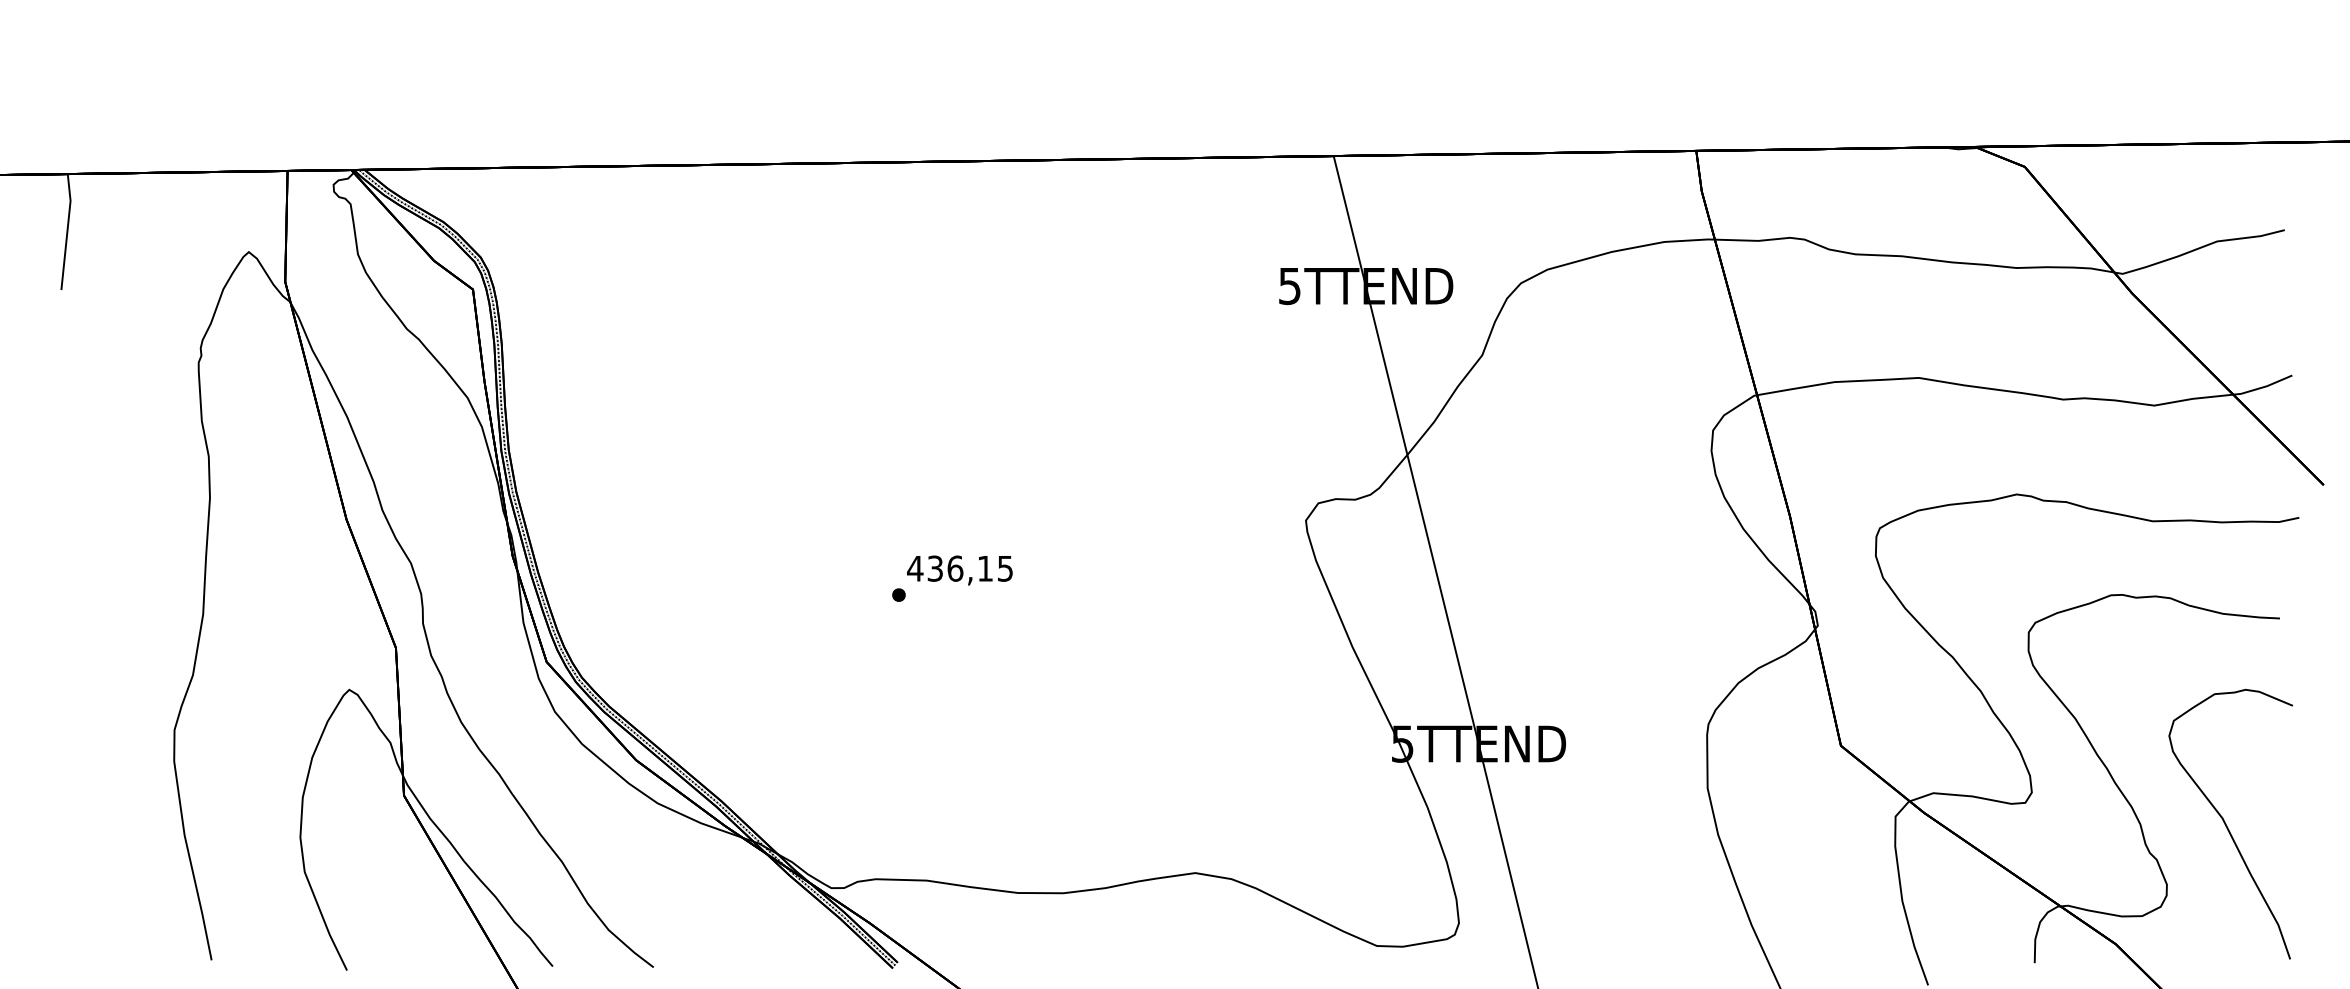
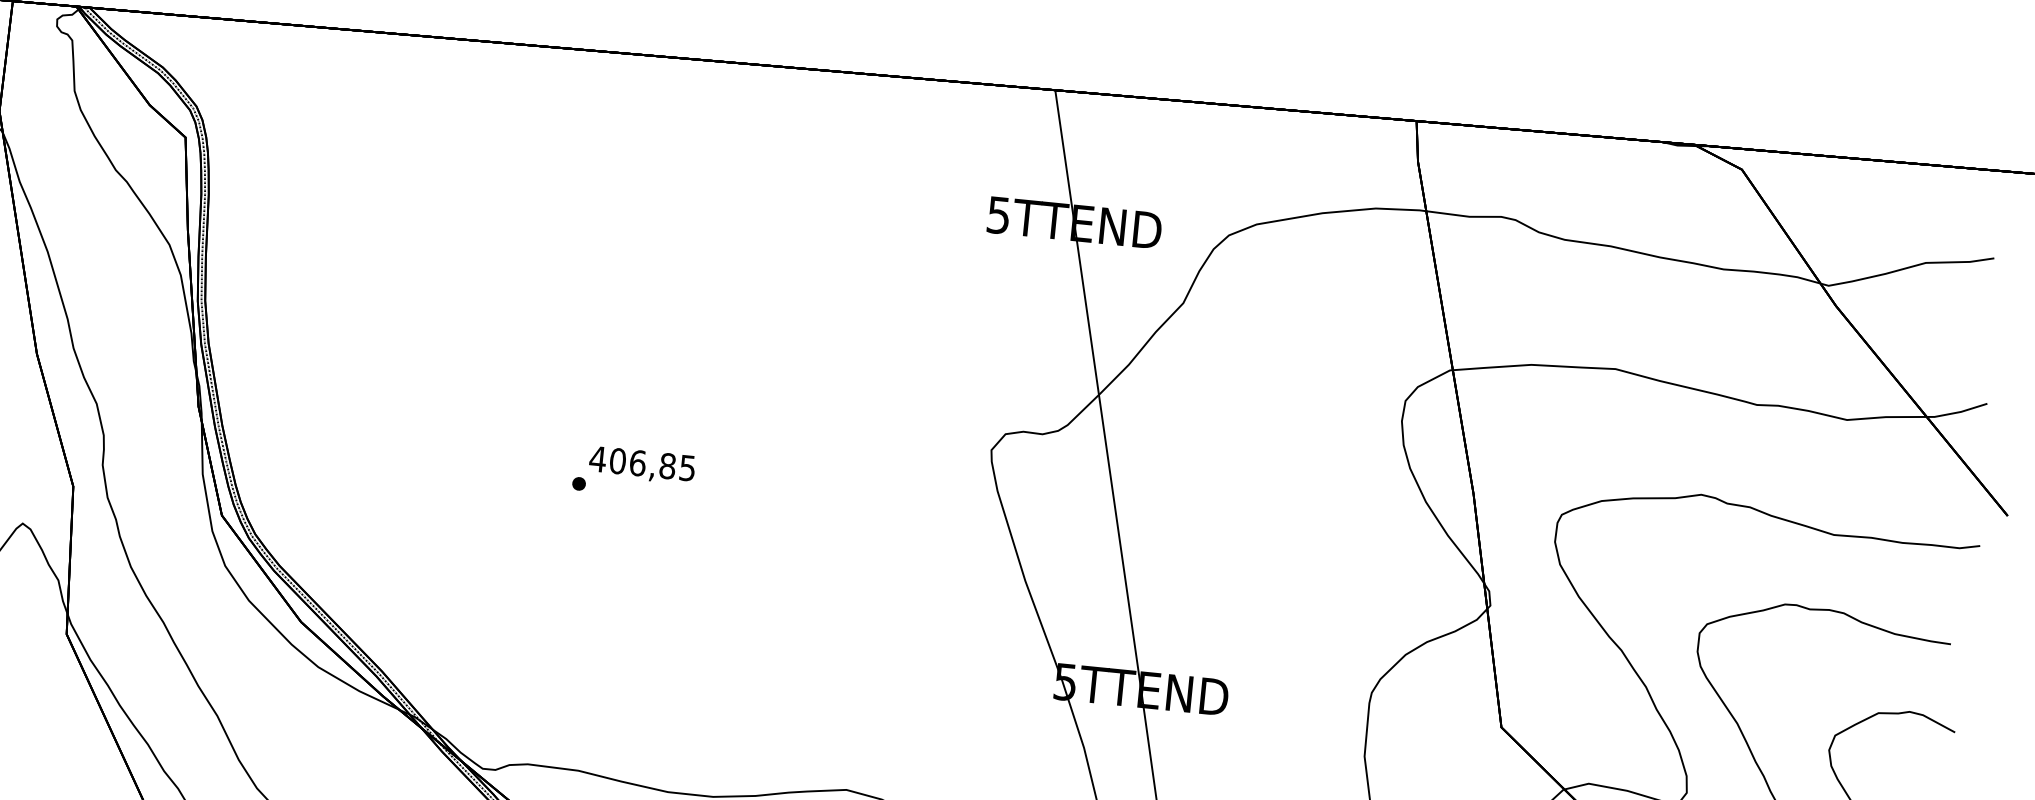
text: (960, 568) -> (642, 463), 436,15 -> 406,85

